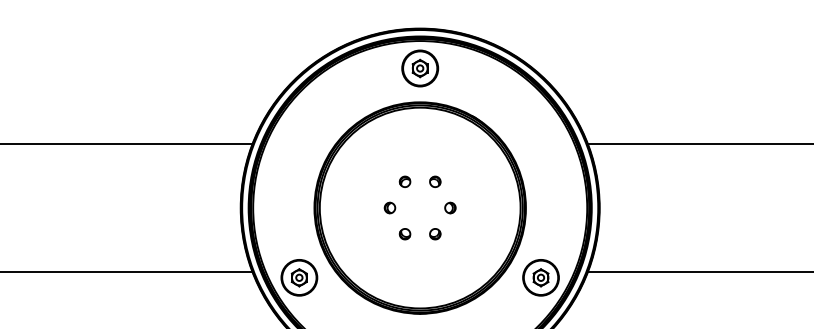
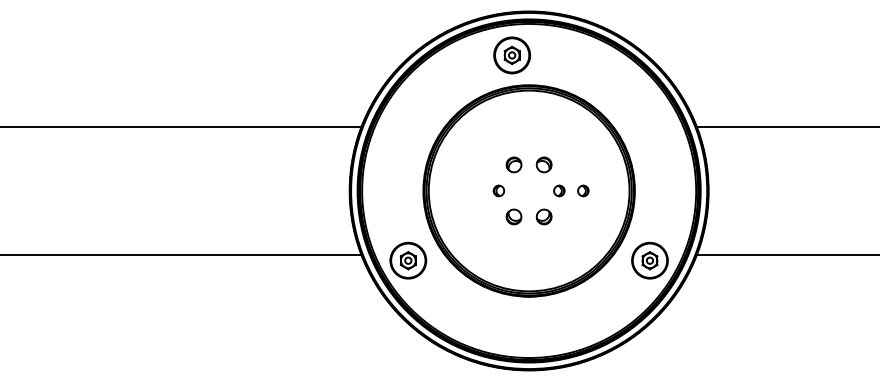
part: (419, 68) -> (511, 55), moved
part: (404, 181) -> (513, 164), size x1.4
part: (435, 181) -> (544, 164), size x1.4
part: (474, 207) -> (583, 190), added
part: (404, 234) -> (513, 217), size x1.4
part: (435, 234) -> (544, 217), size x1.4

